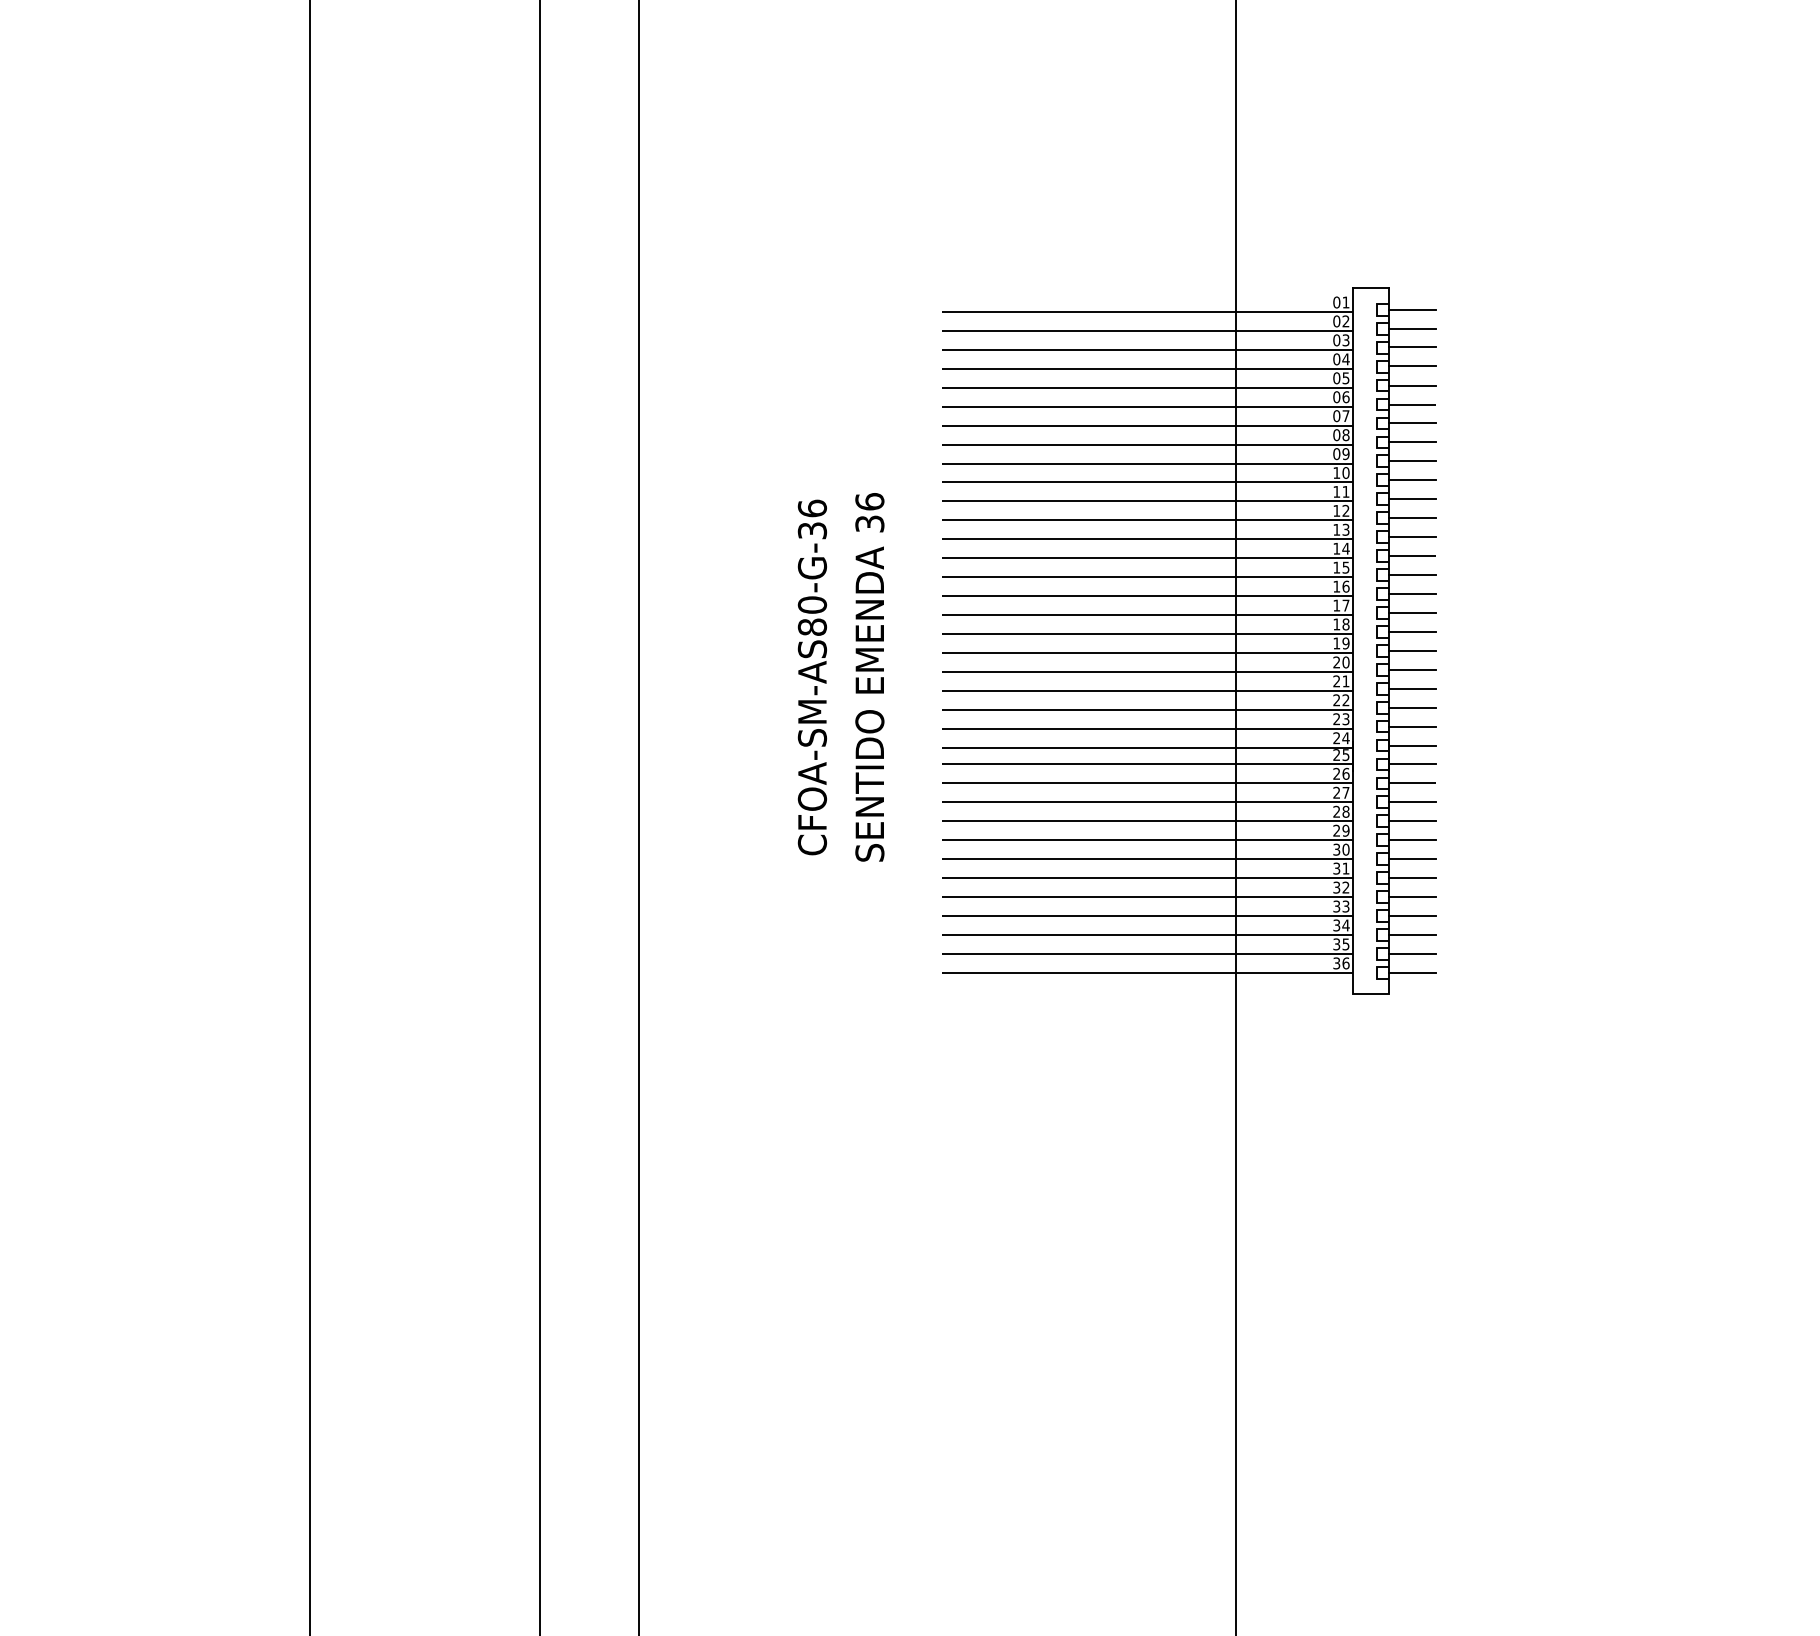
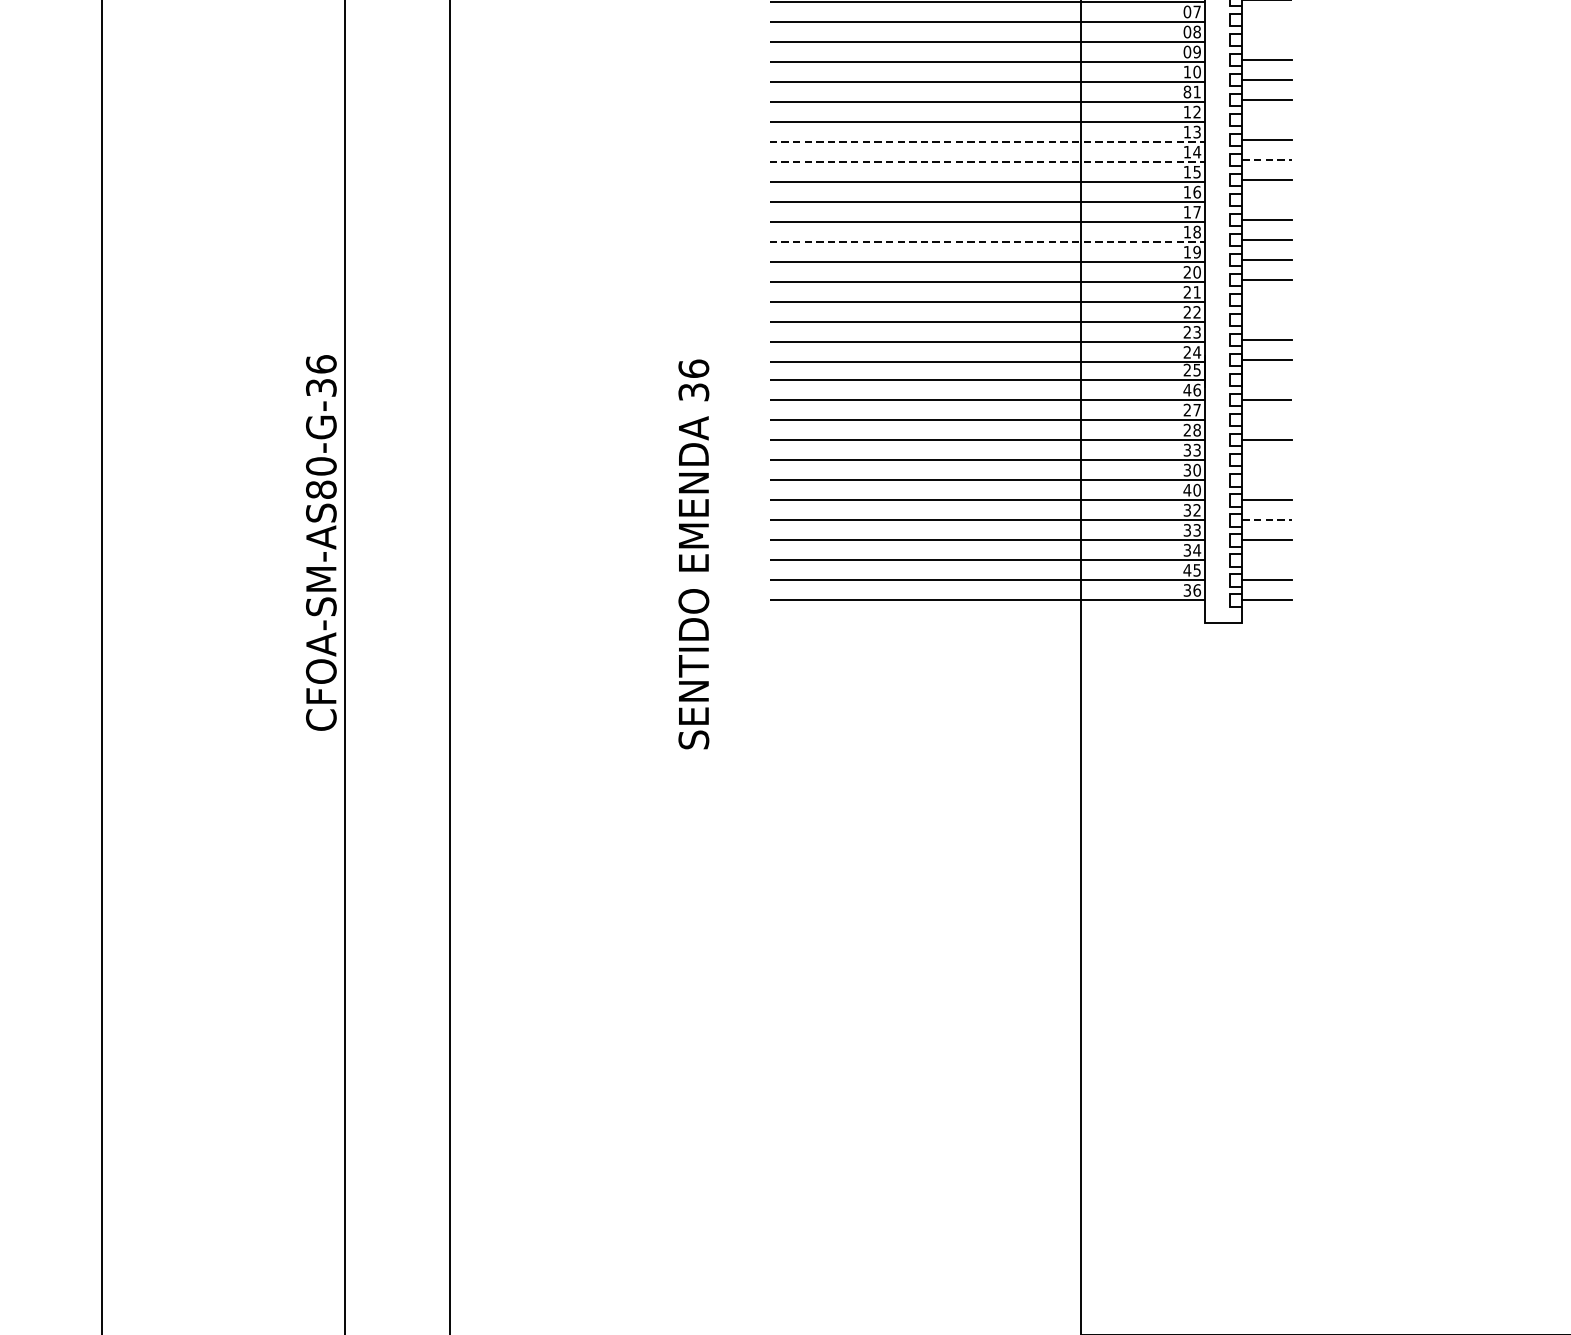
line: (1412, 423) -> (1267, 19), removed
line: (1412, 442) -> (1267, 39), removed
text: (1336, 491) -> (1187, 91), 11 -> 81
line: (1412, 518) -> (1267, 120), removed
line: (1147, 539) -> (987, 142), solid -> dashed
line: (1412, 556) -> (1267, 160), solid -> dashed
line: (1147, 558) -> (987, 162), solid -> dashed
line: (1412, 594) -> (1267, 200), removed
line: (1147, 634) -> (987, 242), solid -> dashed
text: (811, 677) -> (320, 542), moved
text: (869, 677) -> (693, 554), moved
line: (1412, 688) -> (1267, 299), removed
line: (1412, 707) -> (1267, 319), removed
line: (1412, 764) -> (1267, 380), removed
text: (1336, 773) -> (1187, 389), 26 -> 46
line: (1412, 802) -> (1267, 420), removed
text: (1341, 830) -> (1192, 449), 29 -> 33
line: (1412, 840) -> (1267, 460), removed
line: (1412, 859) -> (1267, 480), removed
text: (1341, 868) -> (1192, 490), 31 -> 40
line: (1412, 897) -> (1267, 520), solid -> dashed
line: (1412, 934) -> (1267, 559), removed
text: (1336, 944) -> (1187, 570), 35 -> 45

